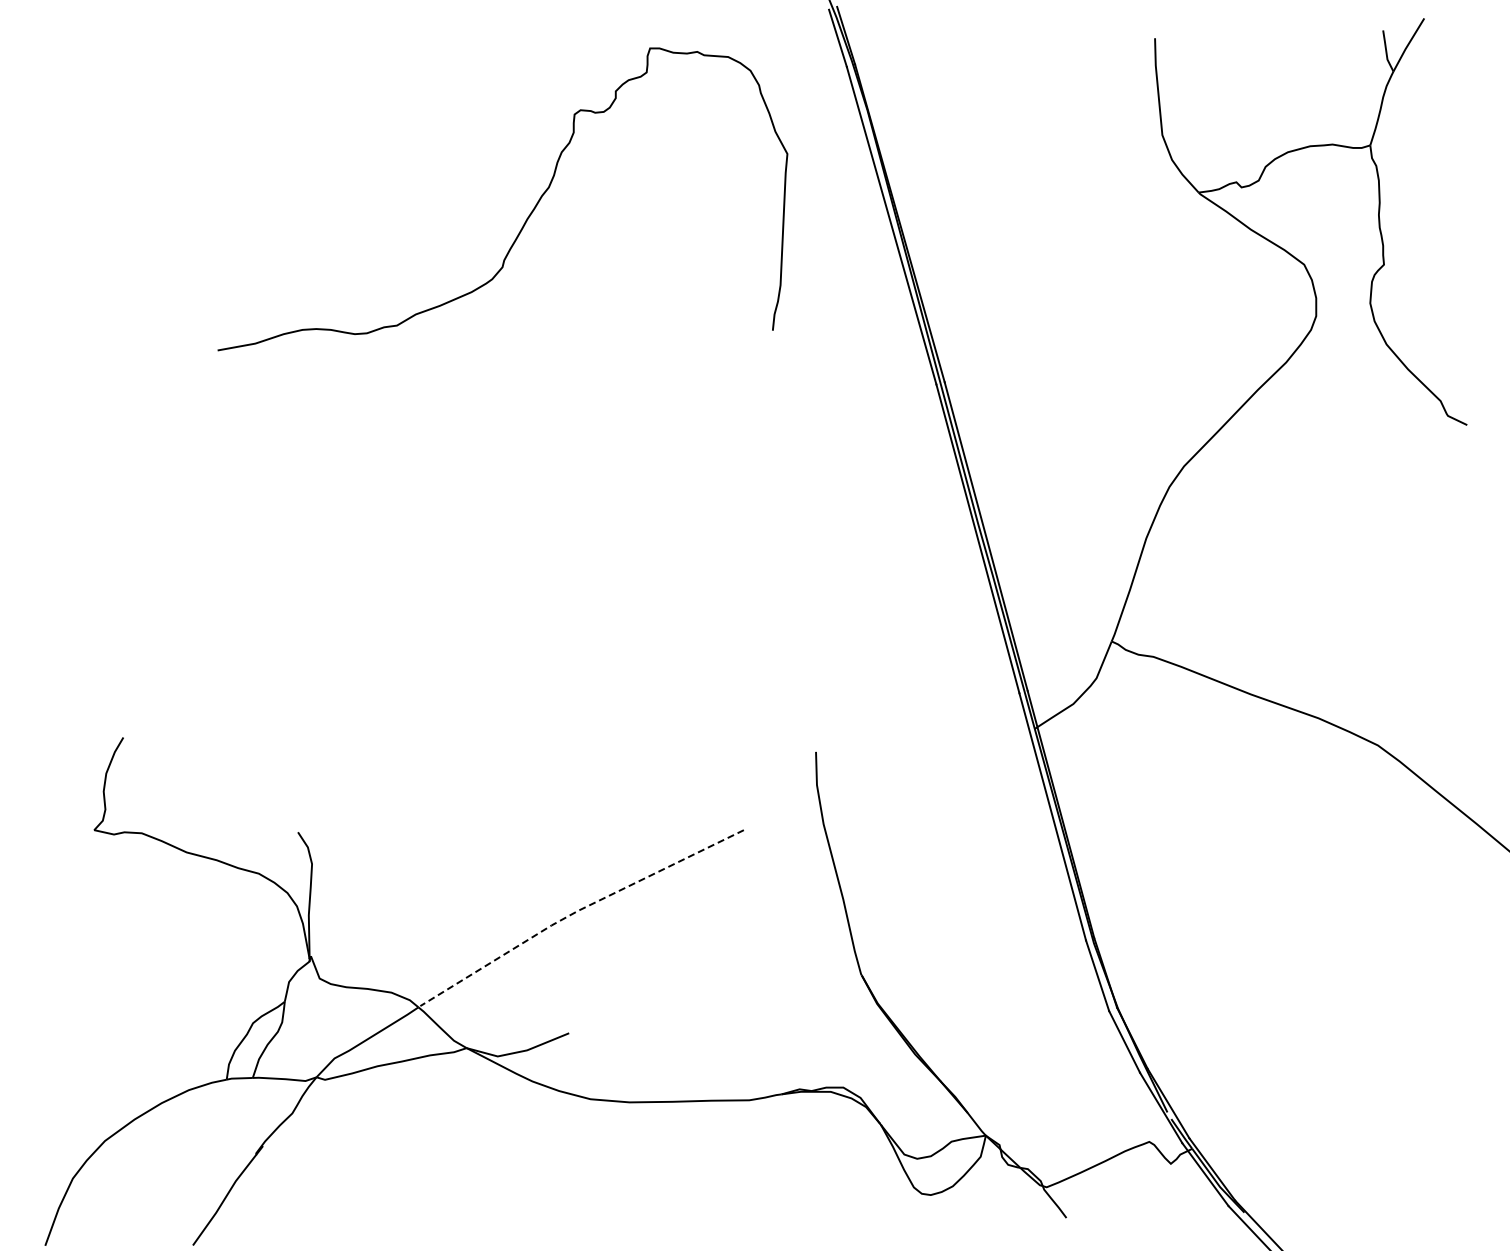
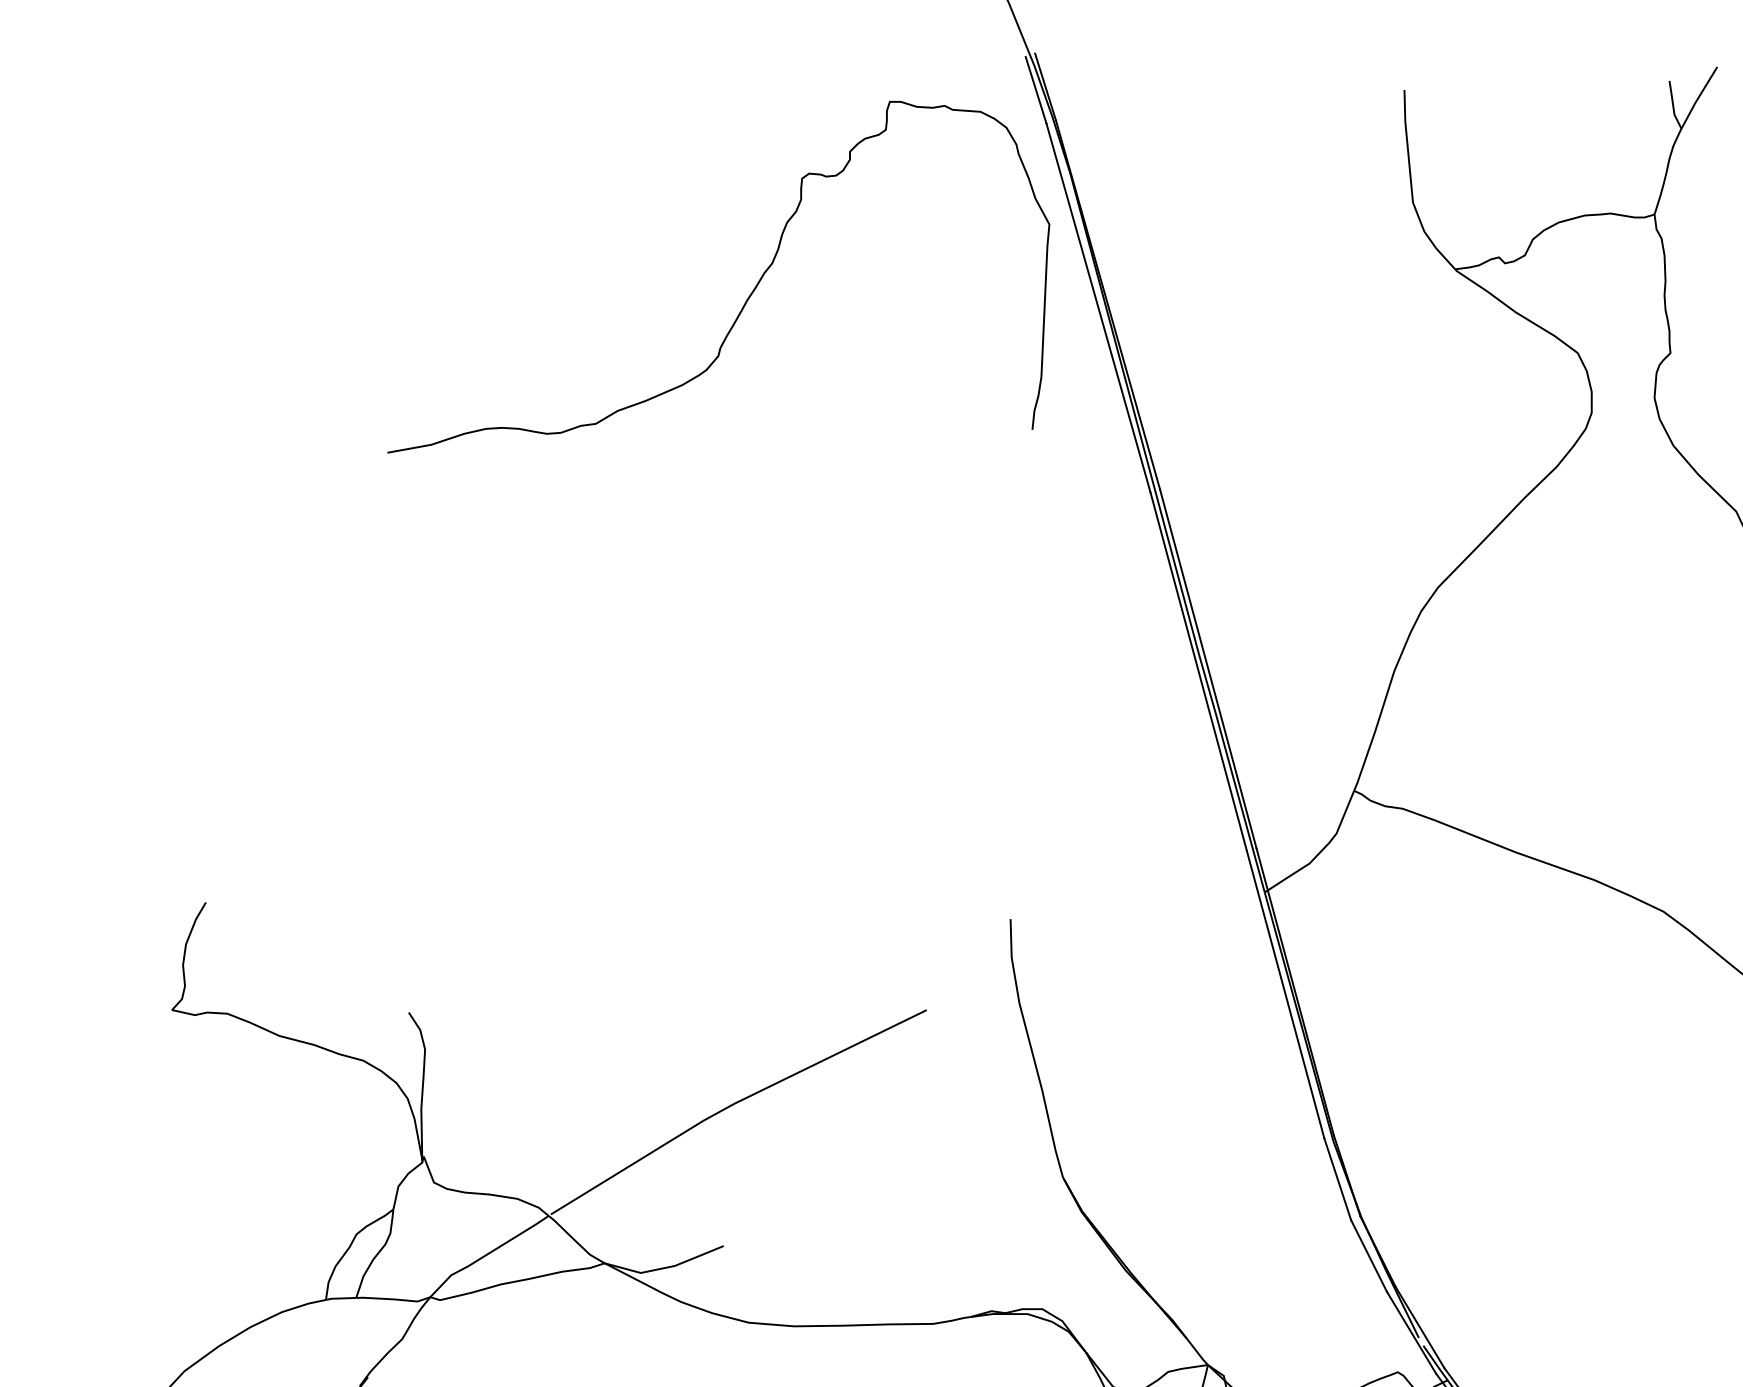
curve: (528, 215) -> (748, 295), moved
line: (577, 911) -> (733, 1104), dashed -> solid

